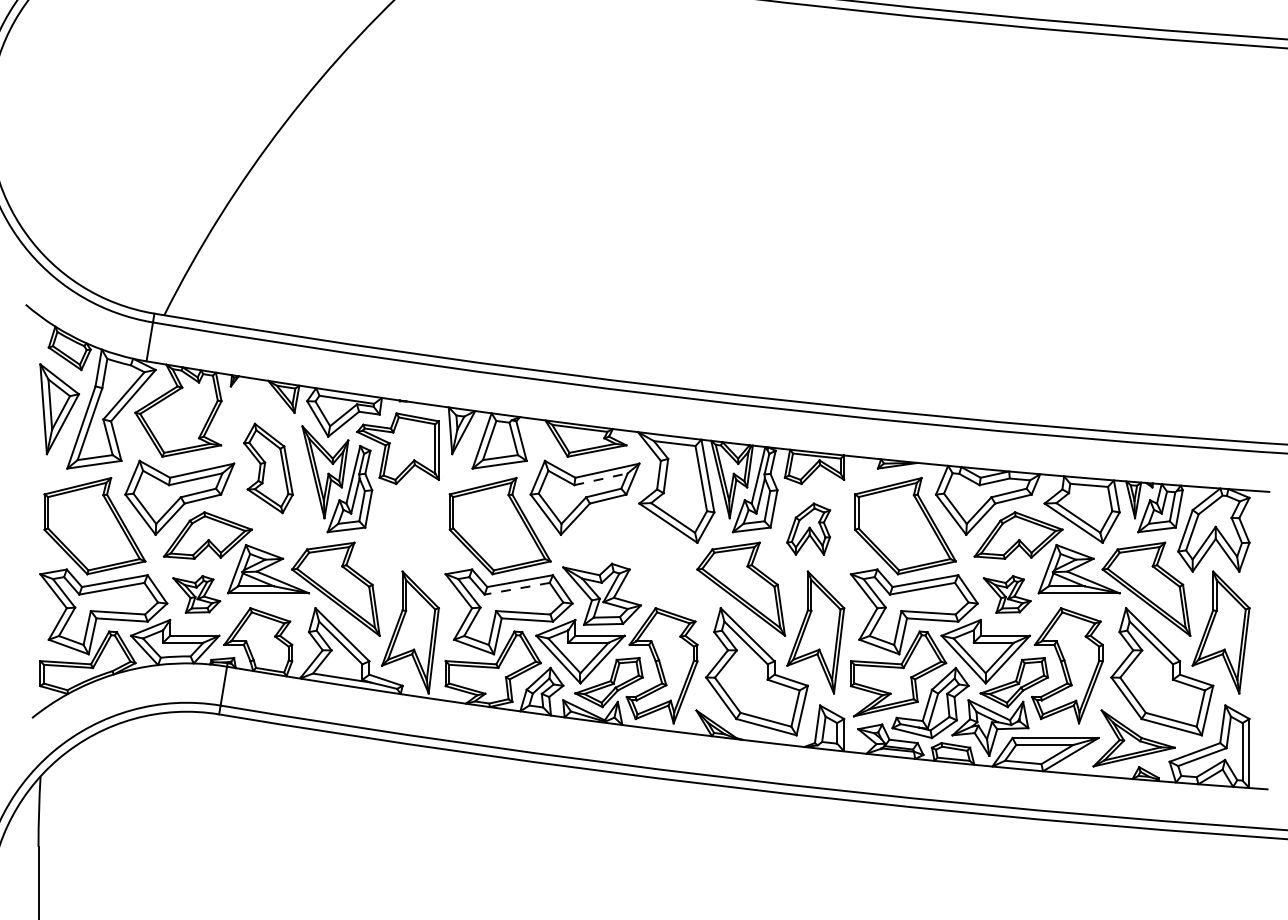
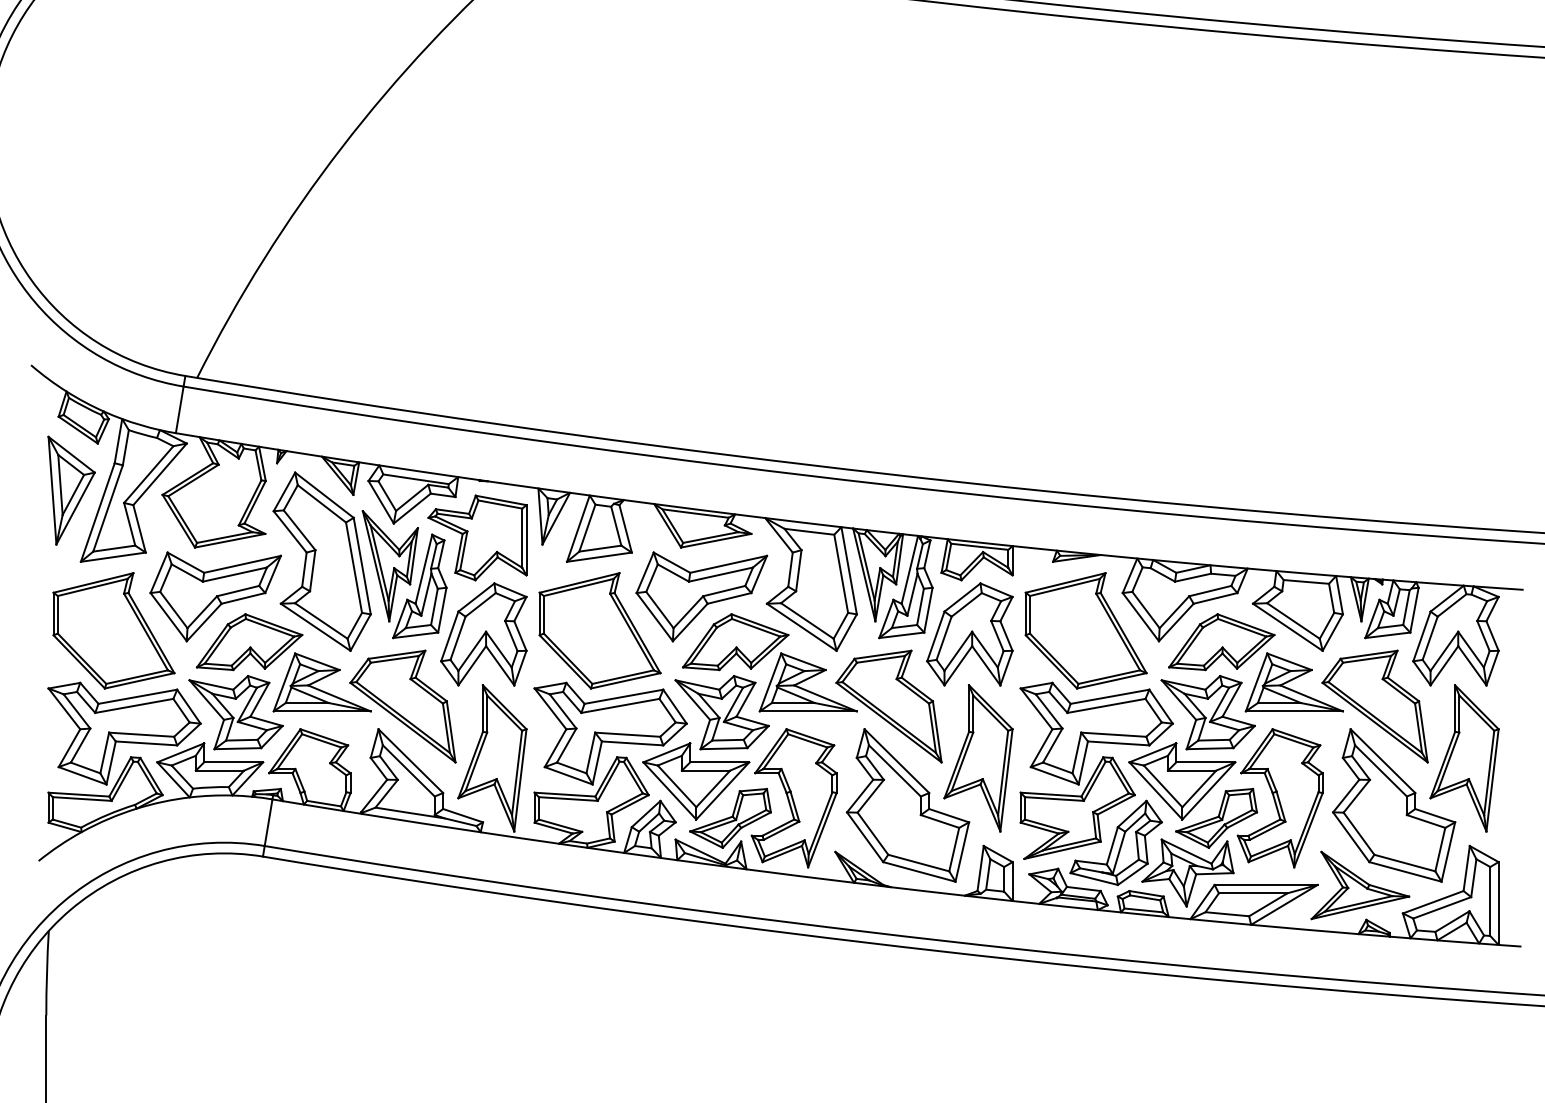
part: (267, 468) -> (321, 561), size x1.67
line: (600, 479) -> (720, 574), dashed -> solid
part: (403, 529) -> (483, 634), added
part: (808, 529) -> (969, 634), size x1.67
part: (646, 555) -> (775, 665), added
line: (517, 588) -> (620, 705), dashed -> solid
part: (196, 594) -> (235, 712), size x1.67
part: (1006, 594) -> (1207, 712), size x1.67

